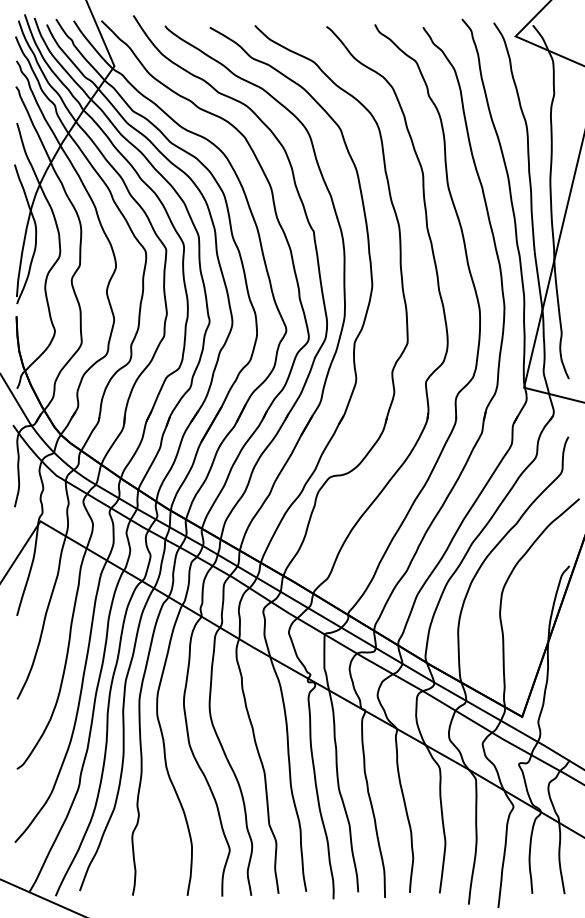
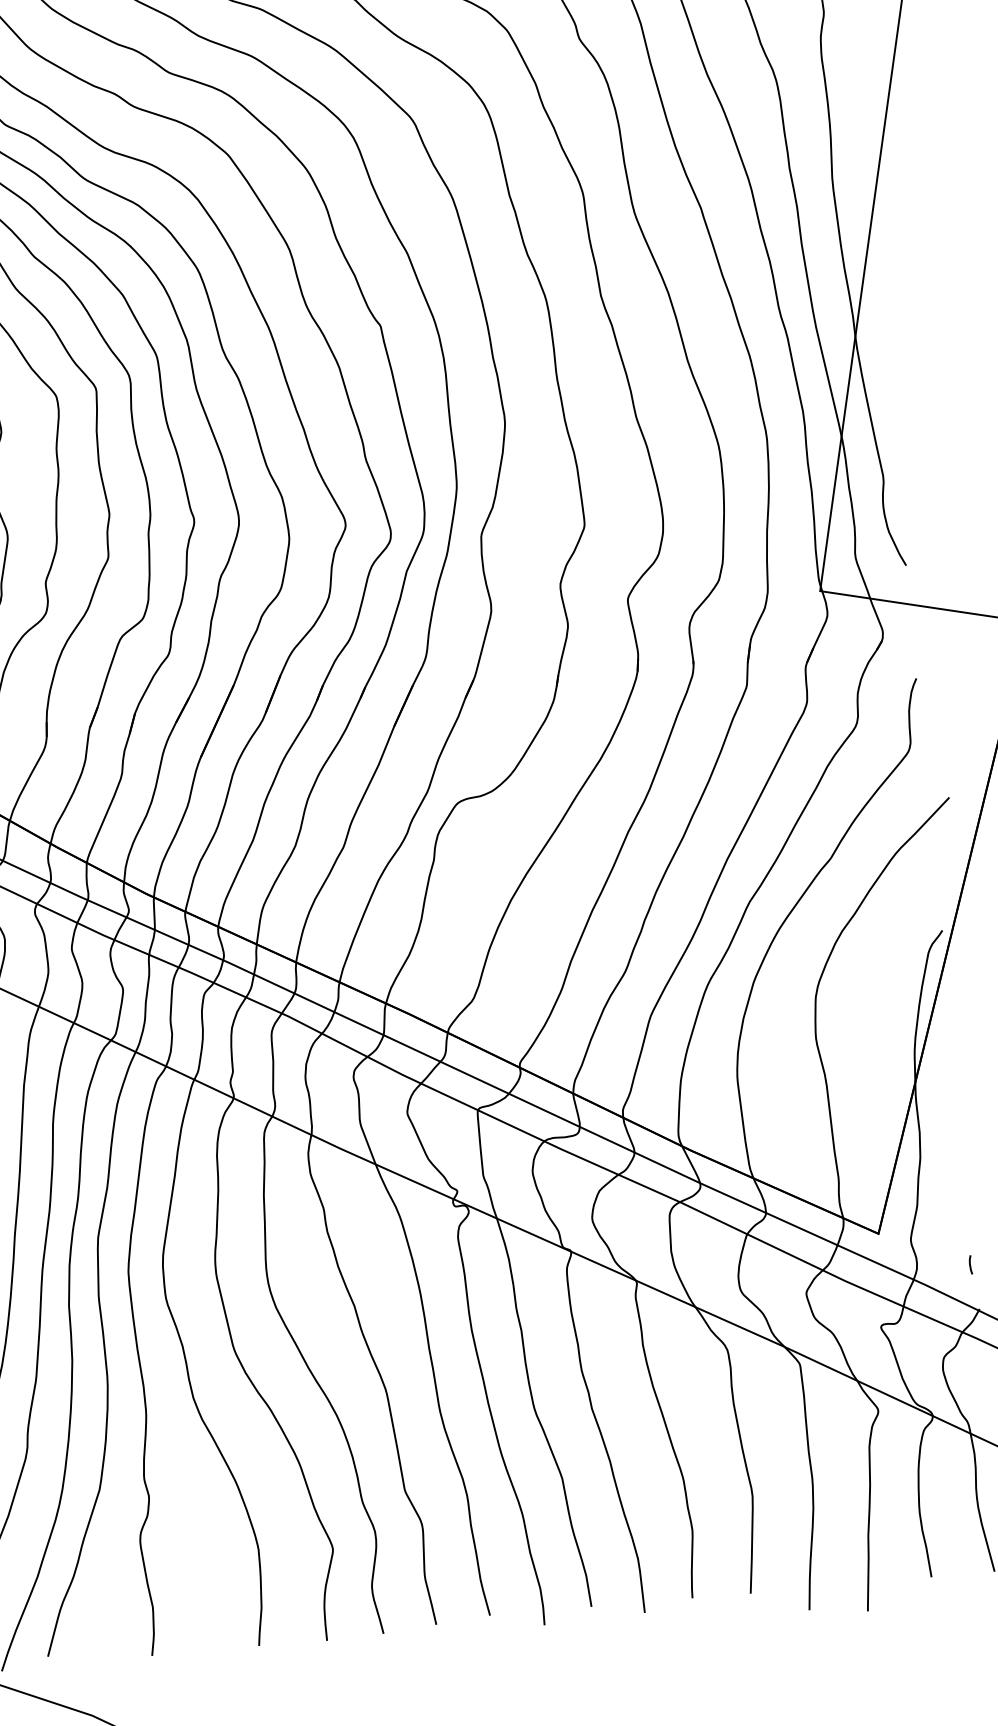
line: (567, 737) -> (970, 1265), added

